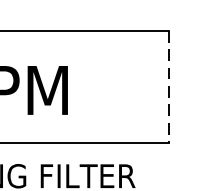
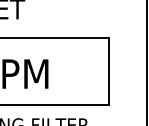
line: (169, 86) -> (109, 71), dashed -> solid

